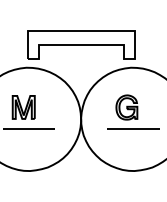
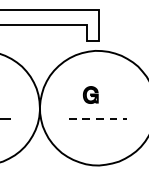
part: (126, 107) -> (90, 95), size x0.6
line: (134, 129) -> (99, 119), solid -> dashed

